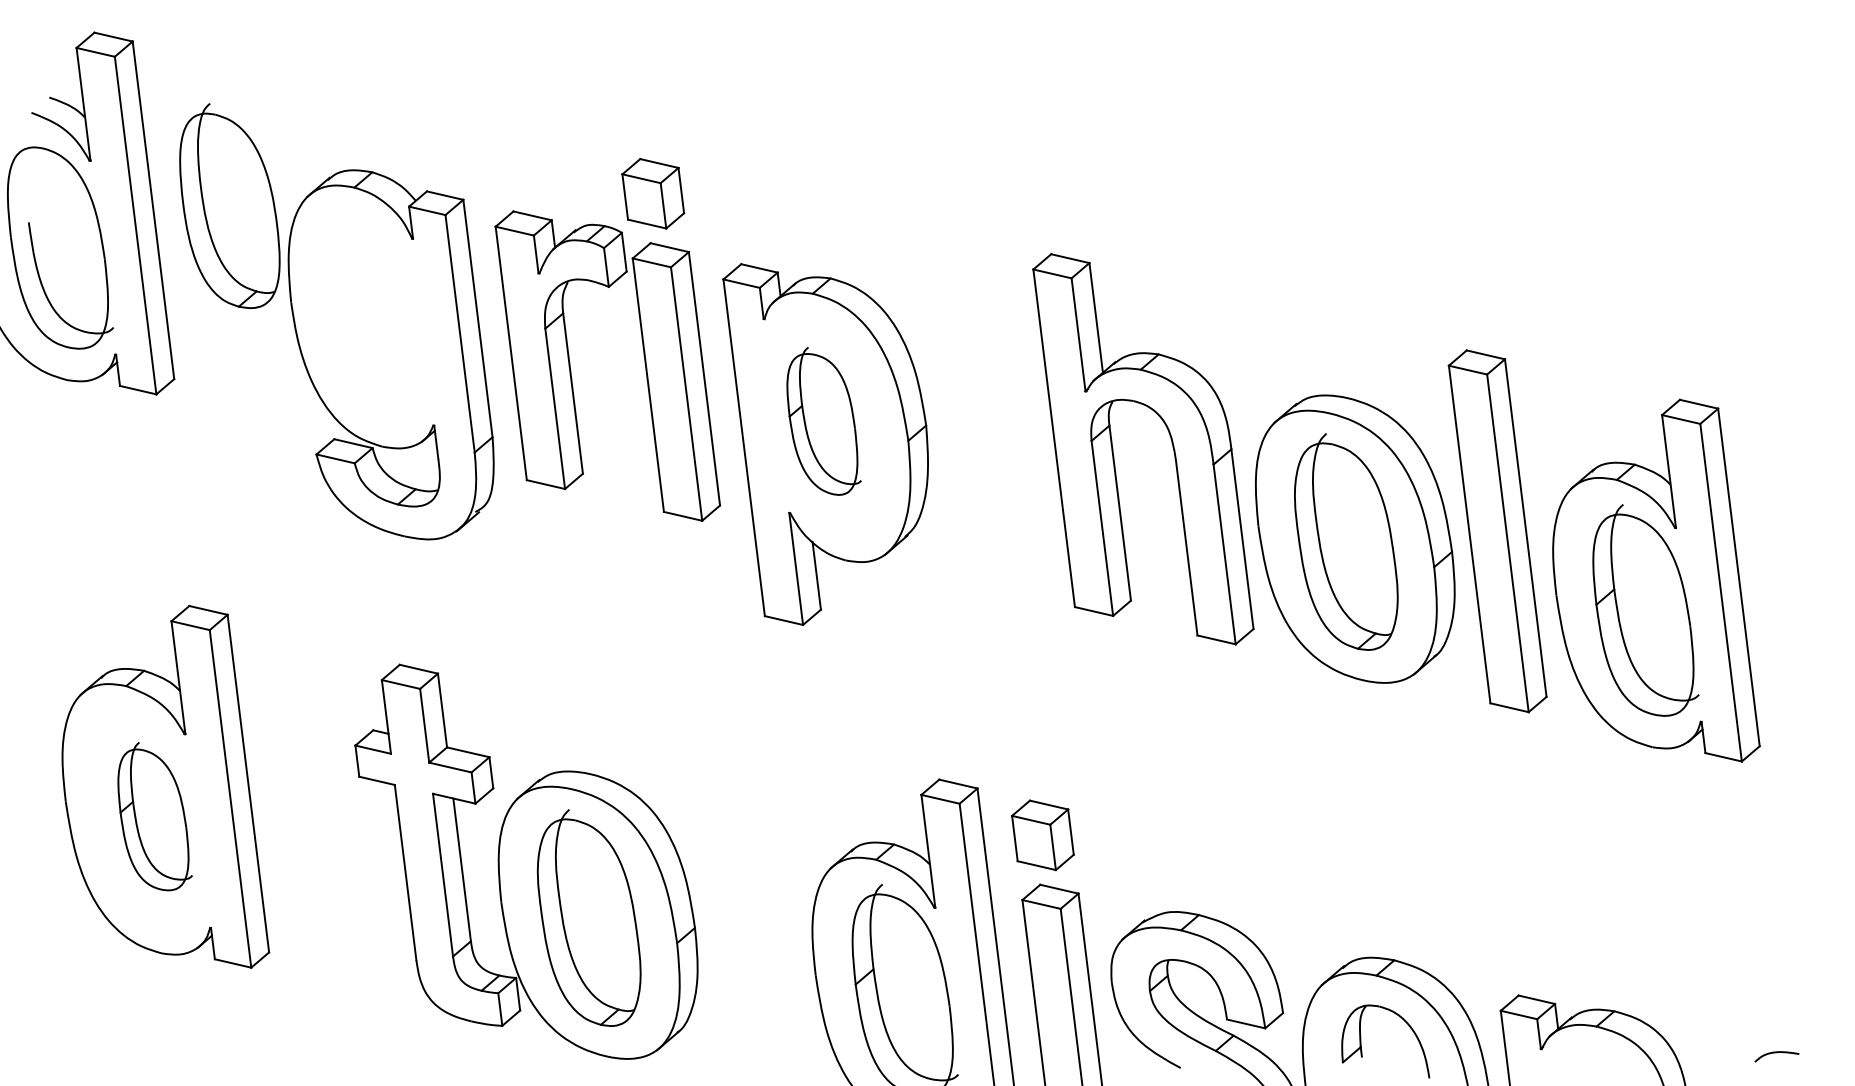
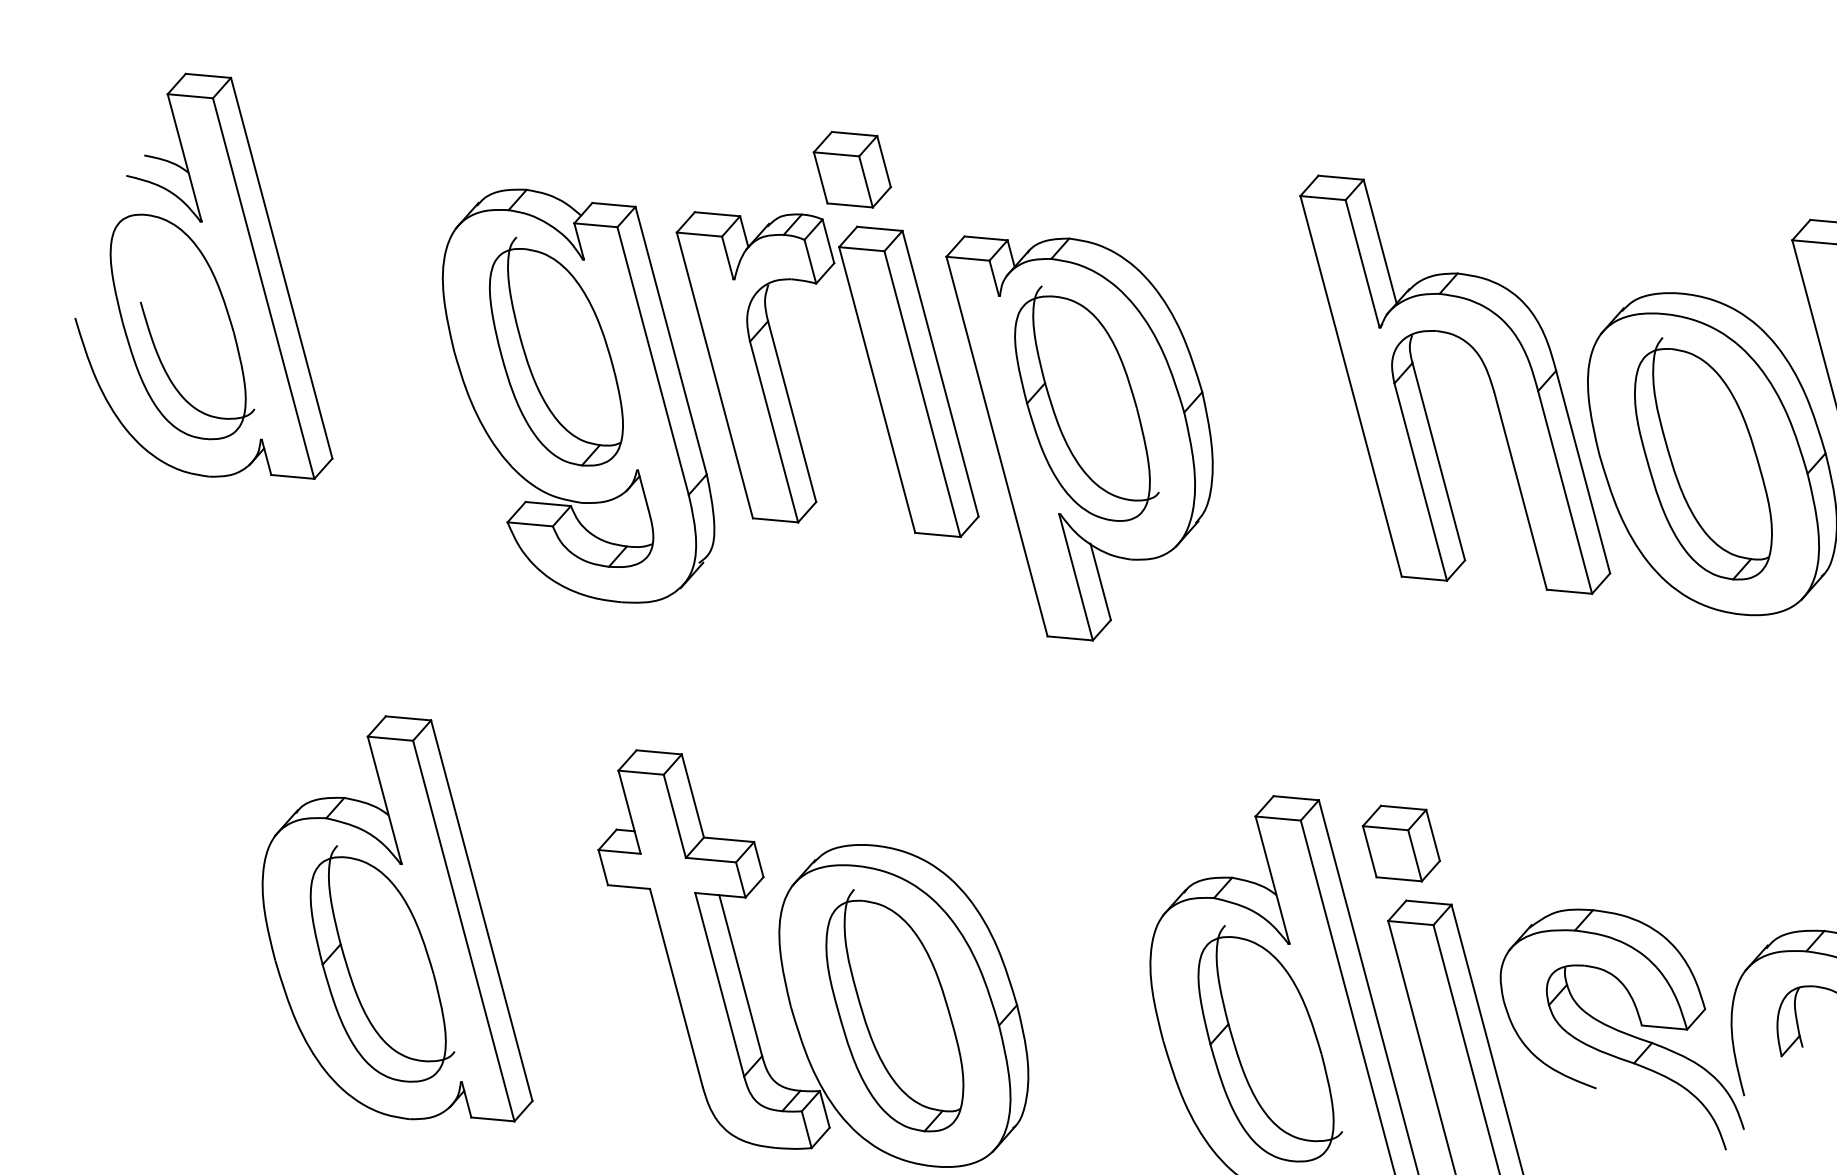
part: (229, 205) -> (555, 350), moved
part: (823, 421) -> (1083, 403), size x1.43
part: (154, 816) -> (379, 963), size x1.43

